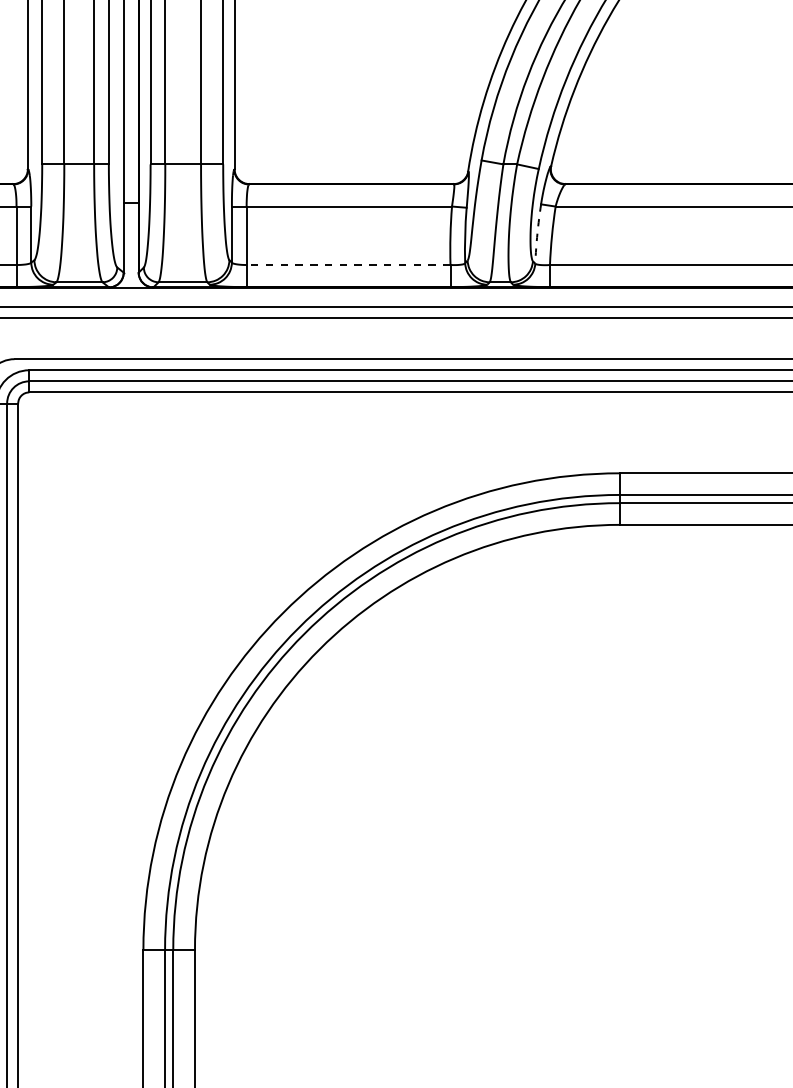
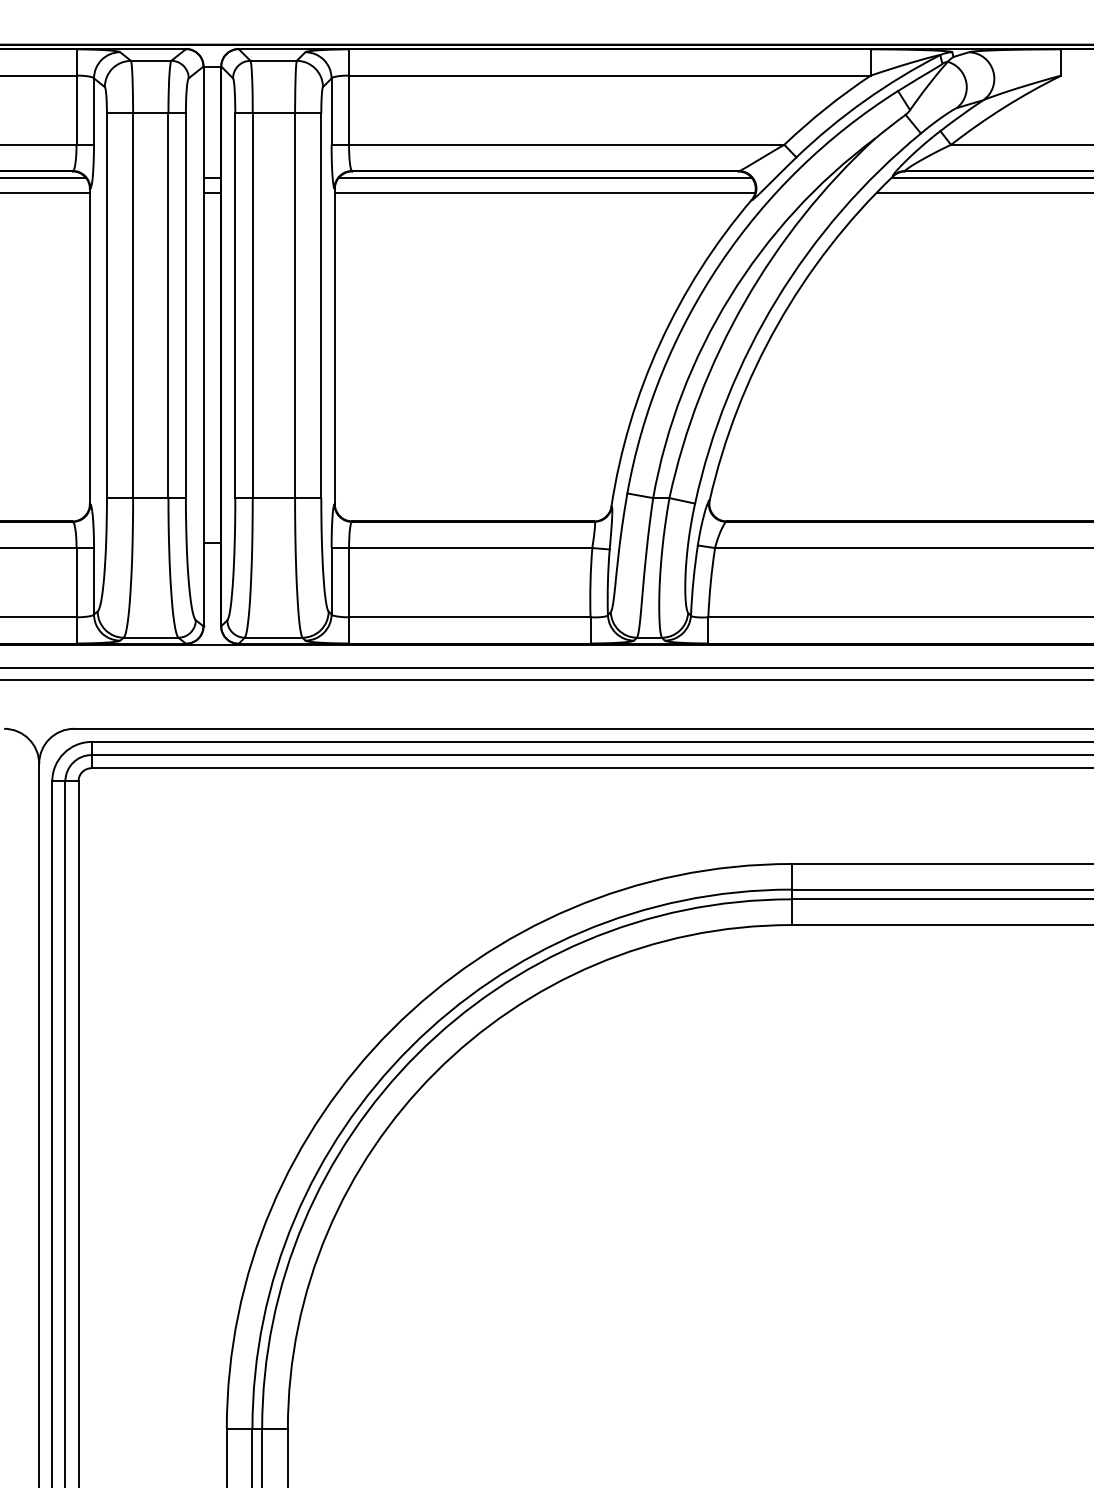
arc: (537, 233) -> (693, 580), dashed -> solid
line: (348, 265) -> (469, 617), dashed -> solid

